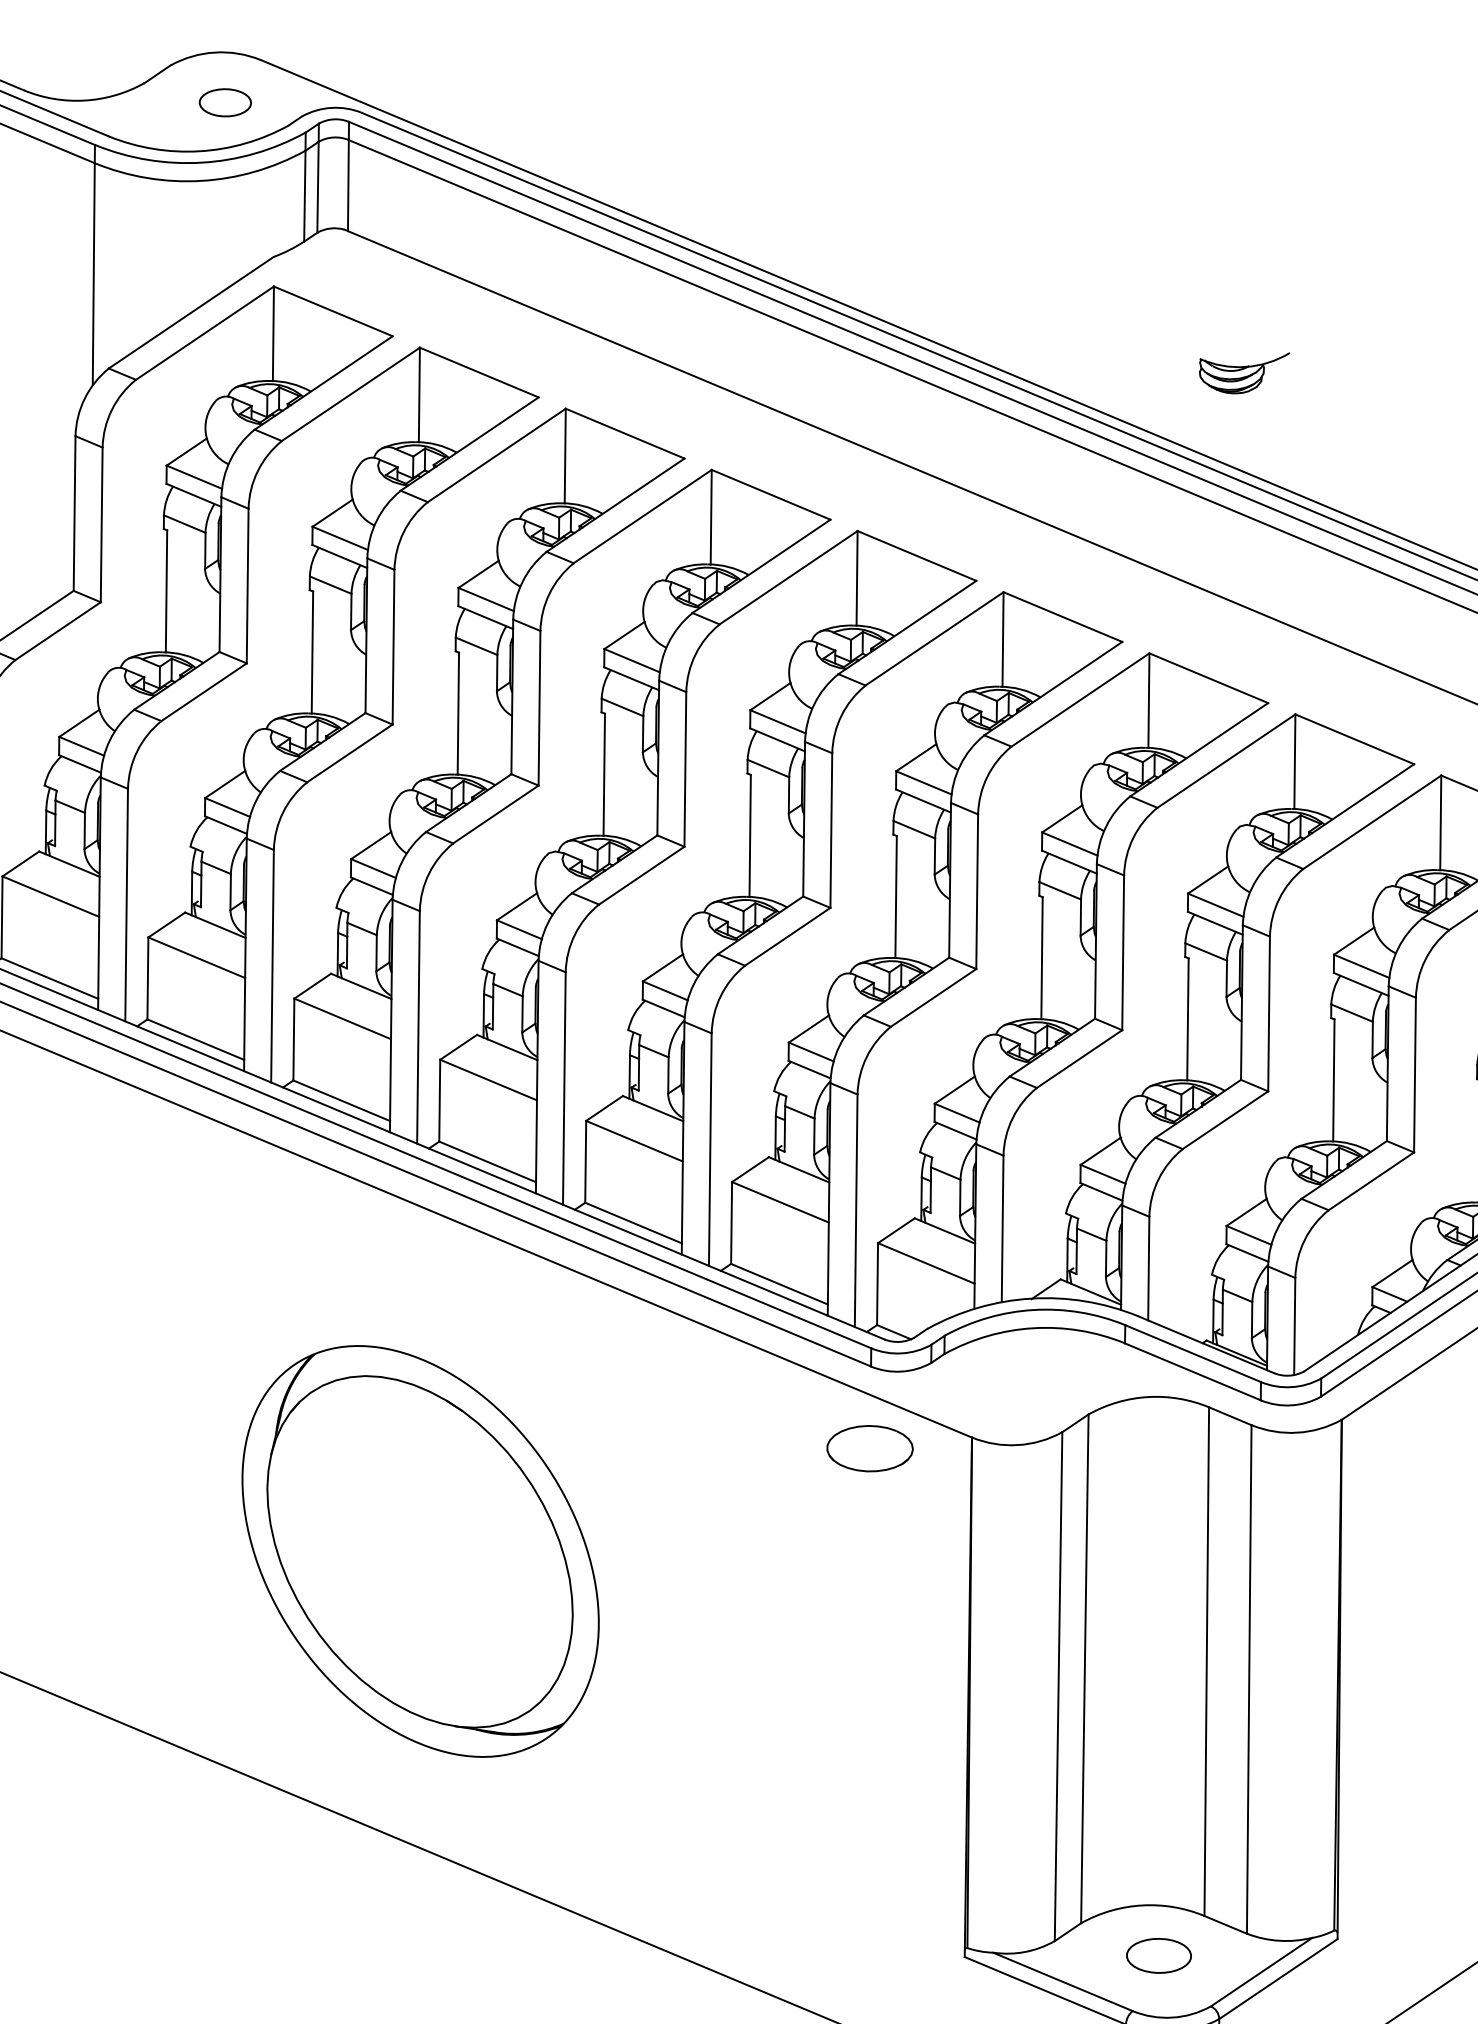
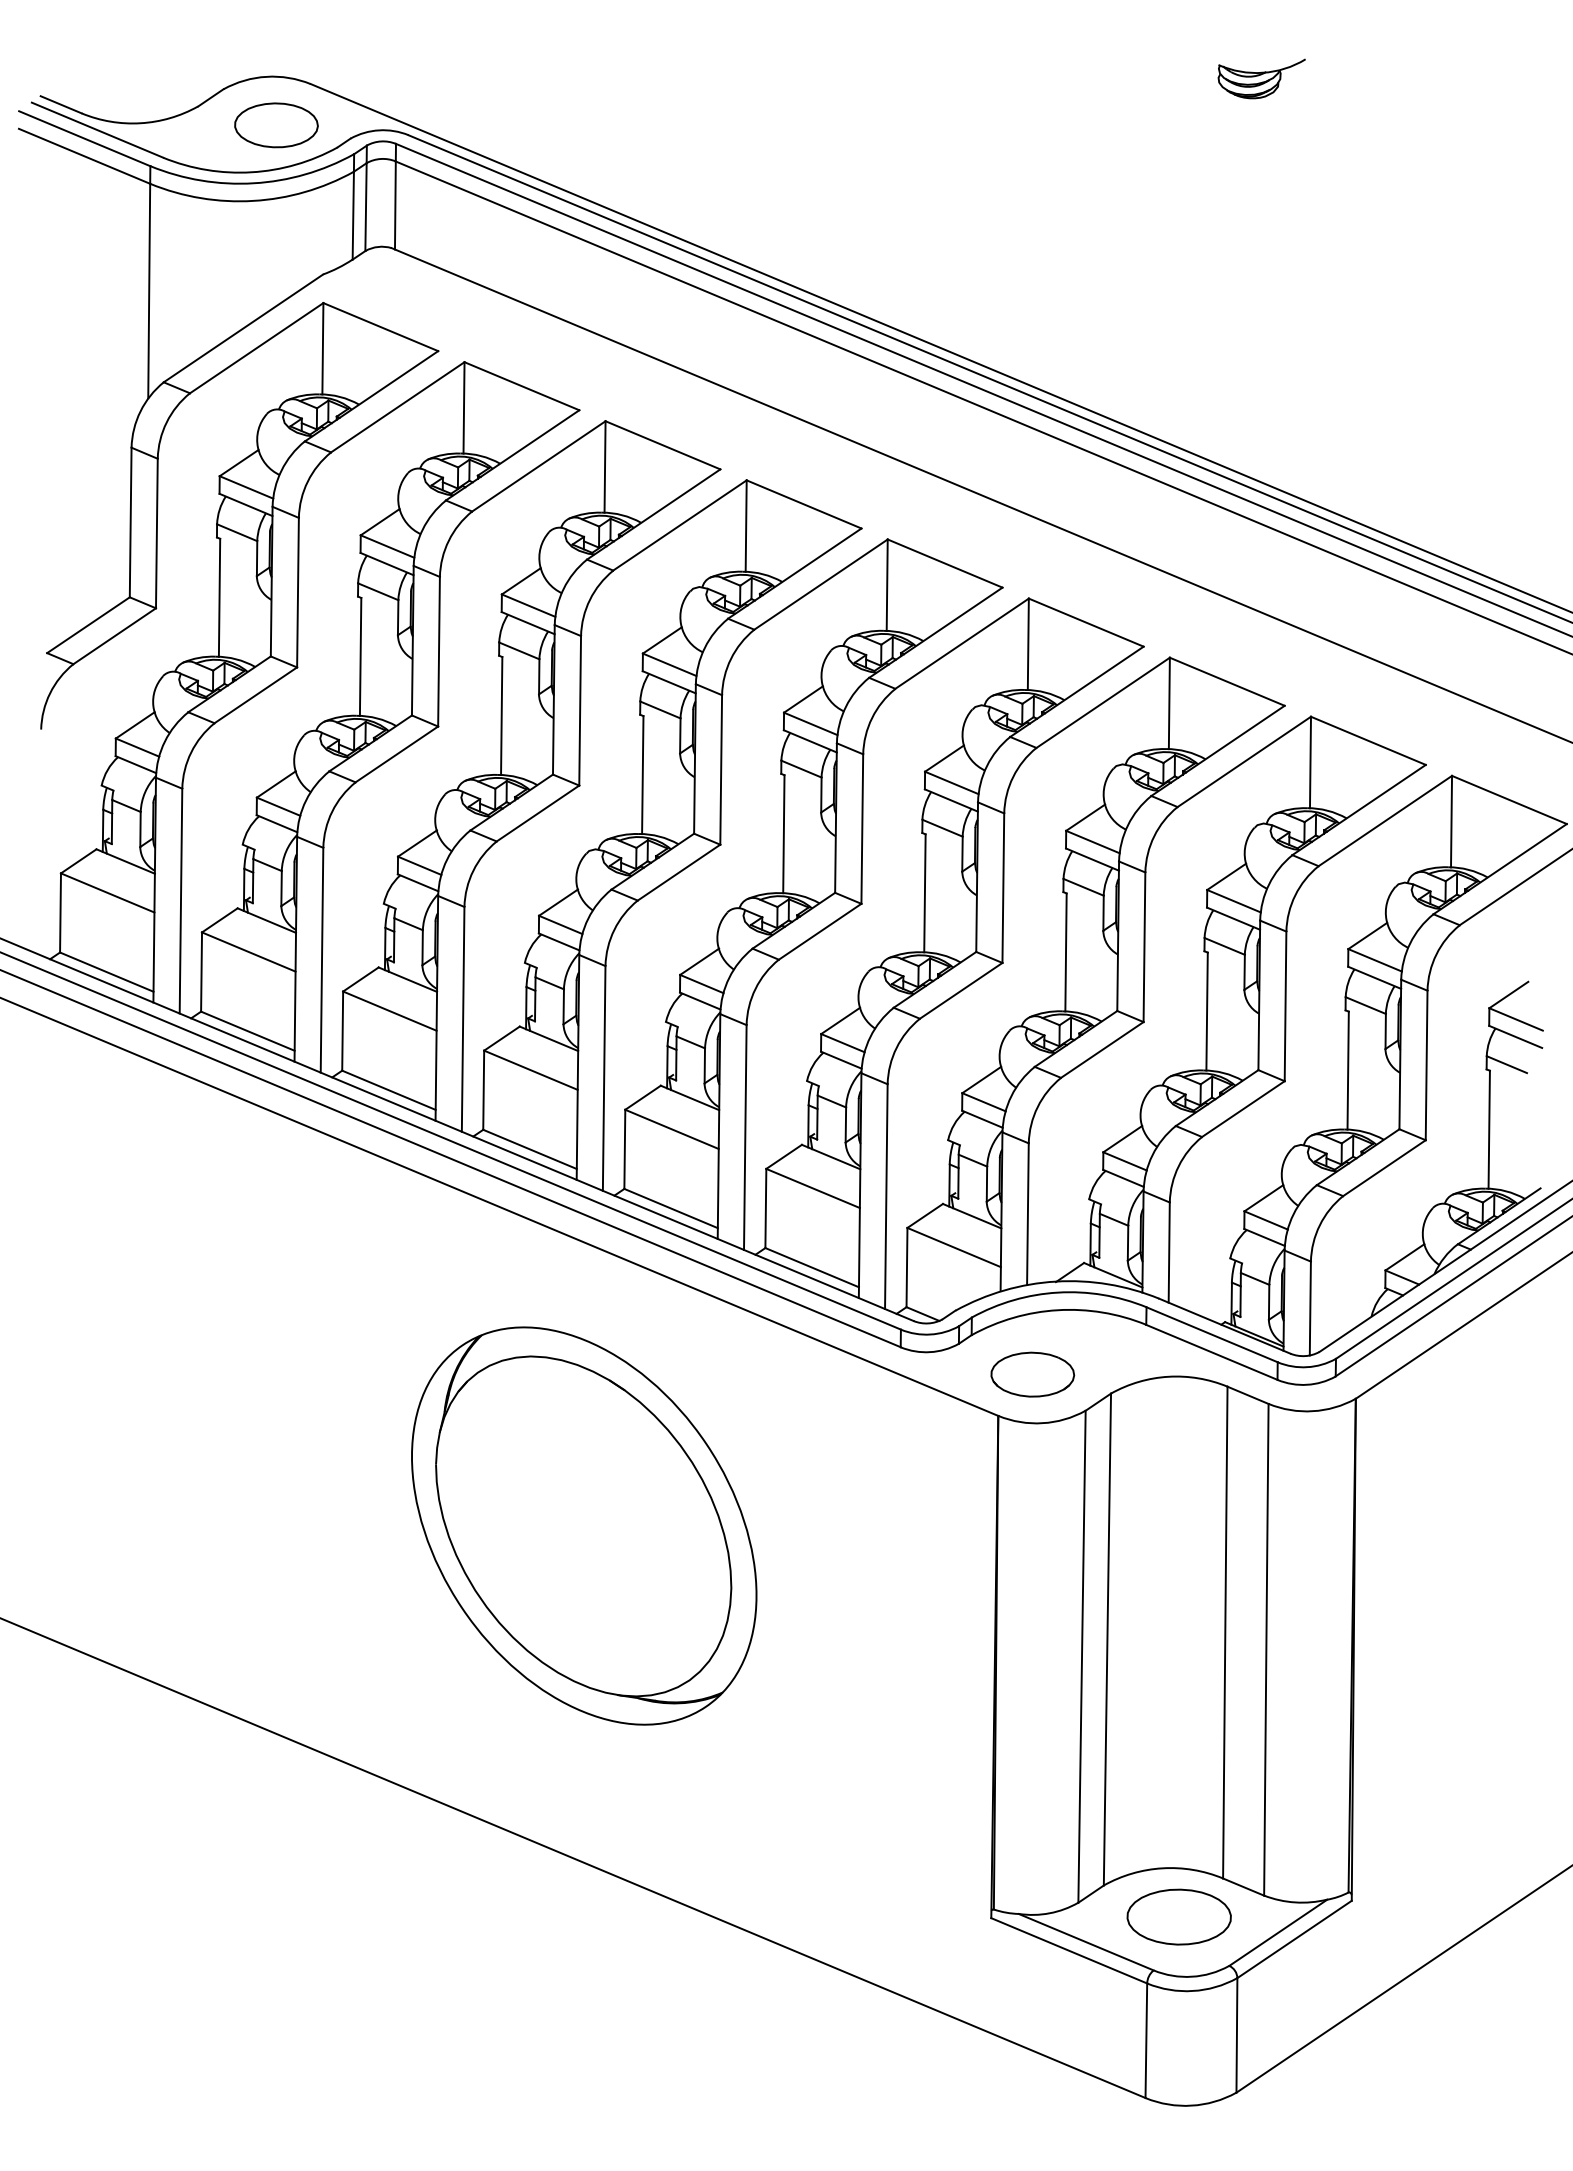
part: (225, 102) -> (276, 125), size x1.67
part: (1244, 372) -> (1261, 78), moved
part: (869, 1448) -> (1032, 1374), moved
part: (420, 1550) -> (584, 1525), moved
part: (1158, 1955) -> (1178, 1916), size x1.67

